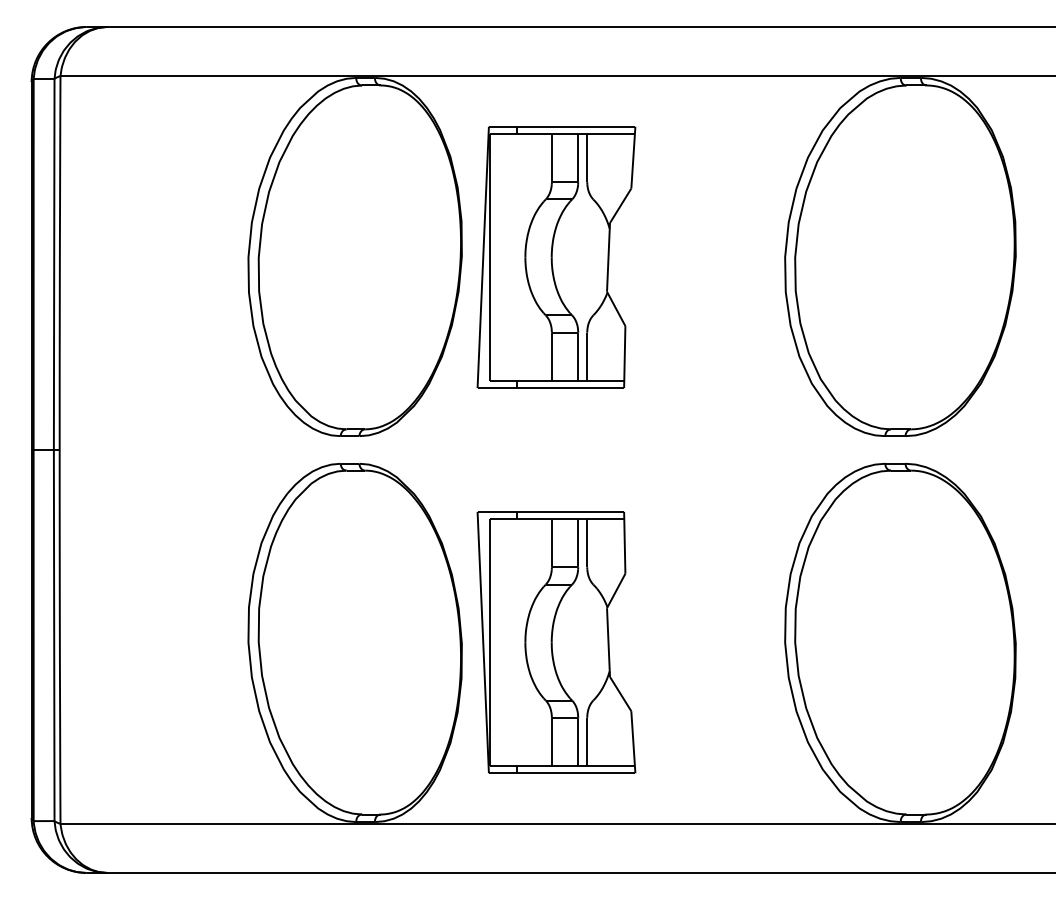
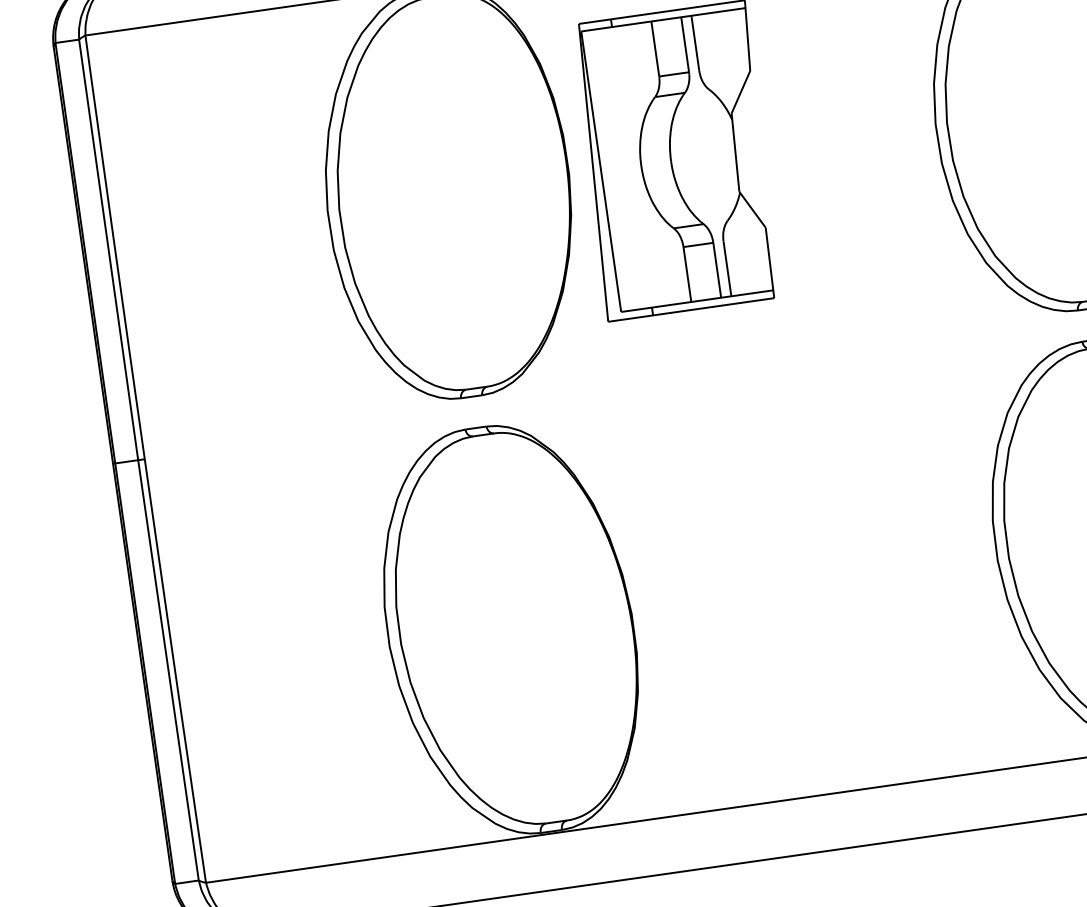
part: (556, 642) -> (738, 597), removed

